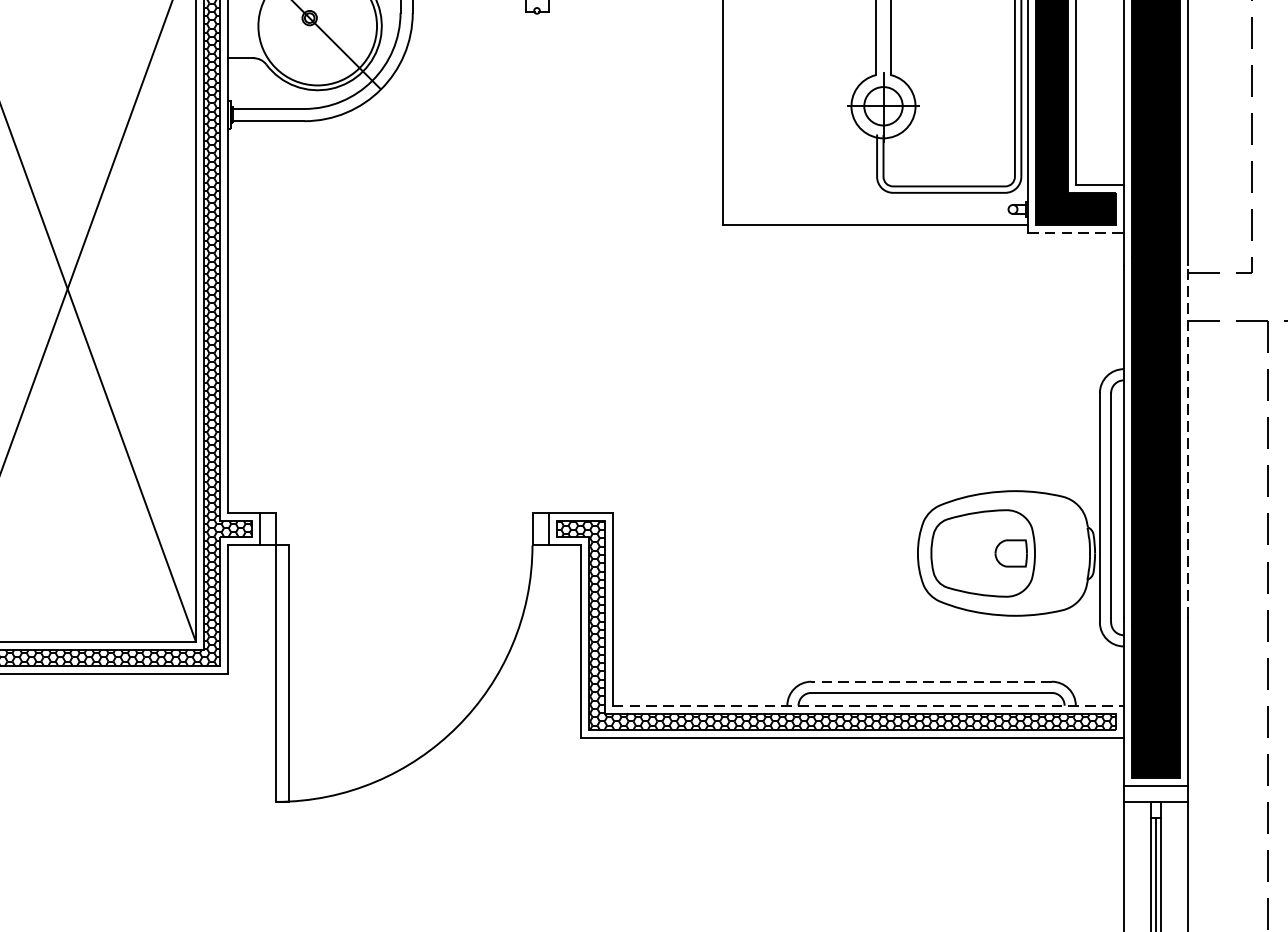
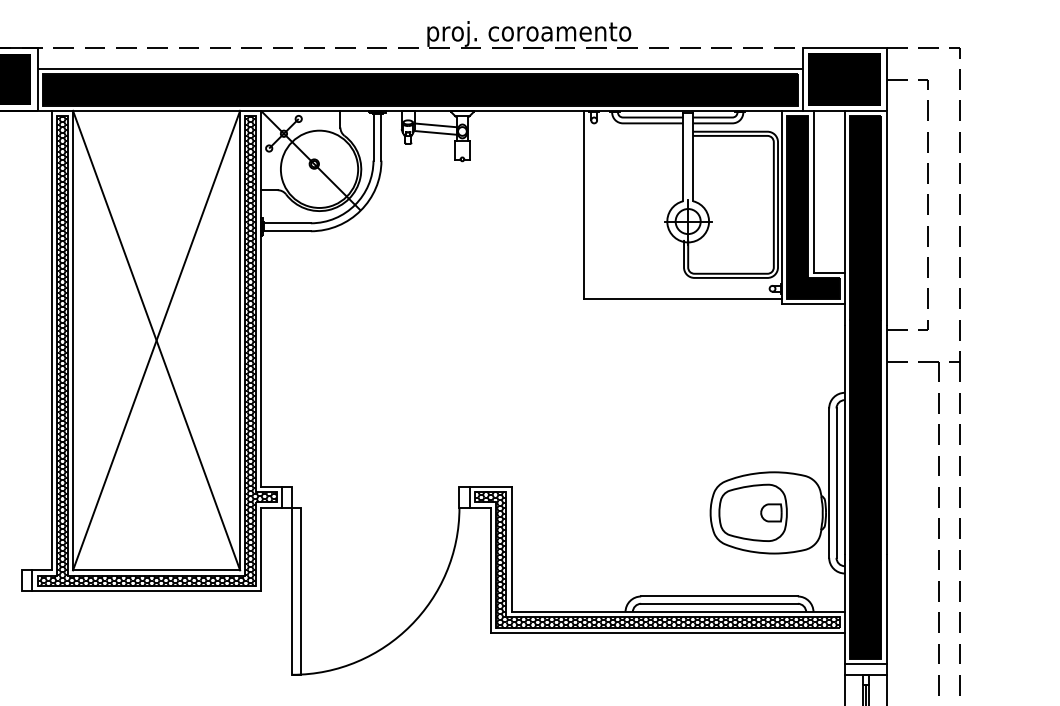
line: (1077, 233) -> (814, 304), dashed -> solid
line: (1187, 440) -> (886, 439), dashed -> solid
line: (931, 681) -> (719, 596), dashed -> solid
line: (868, 706) -> (678, 612), dashed -> solid

